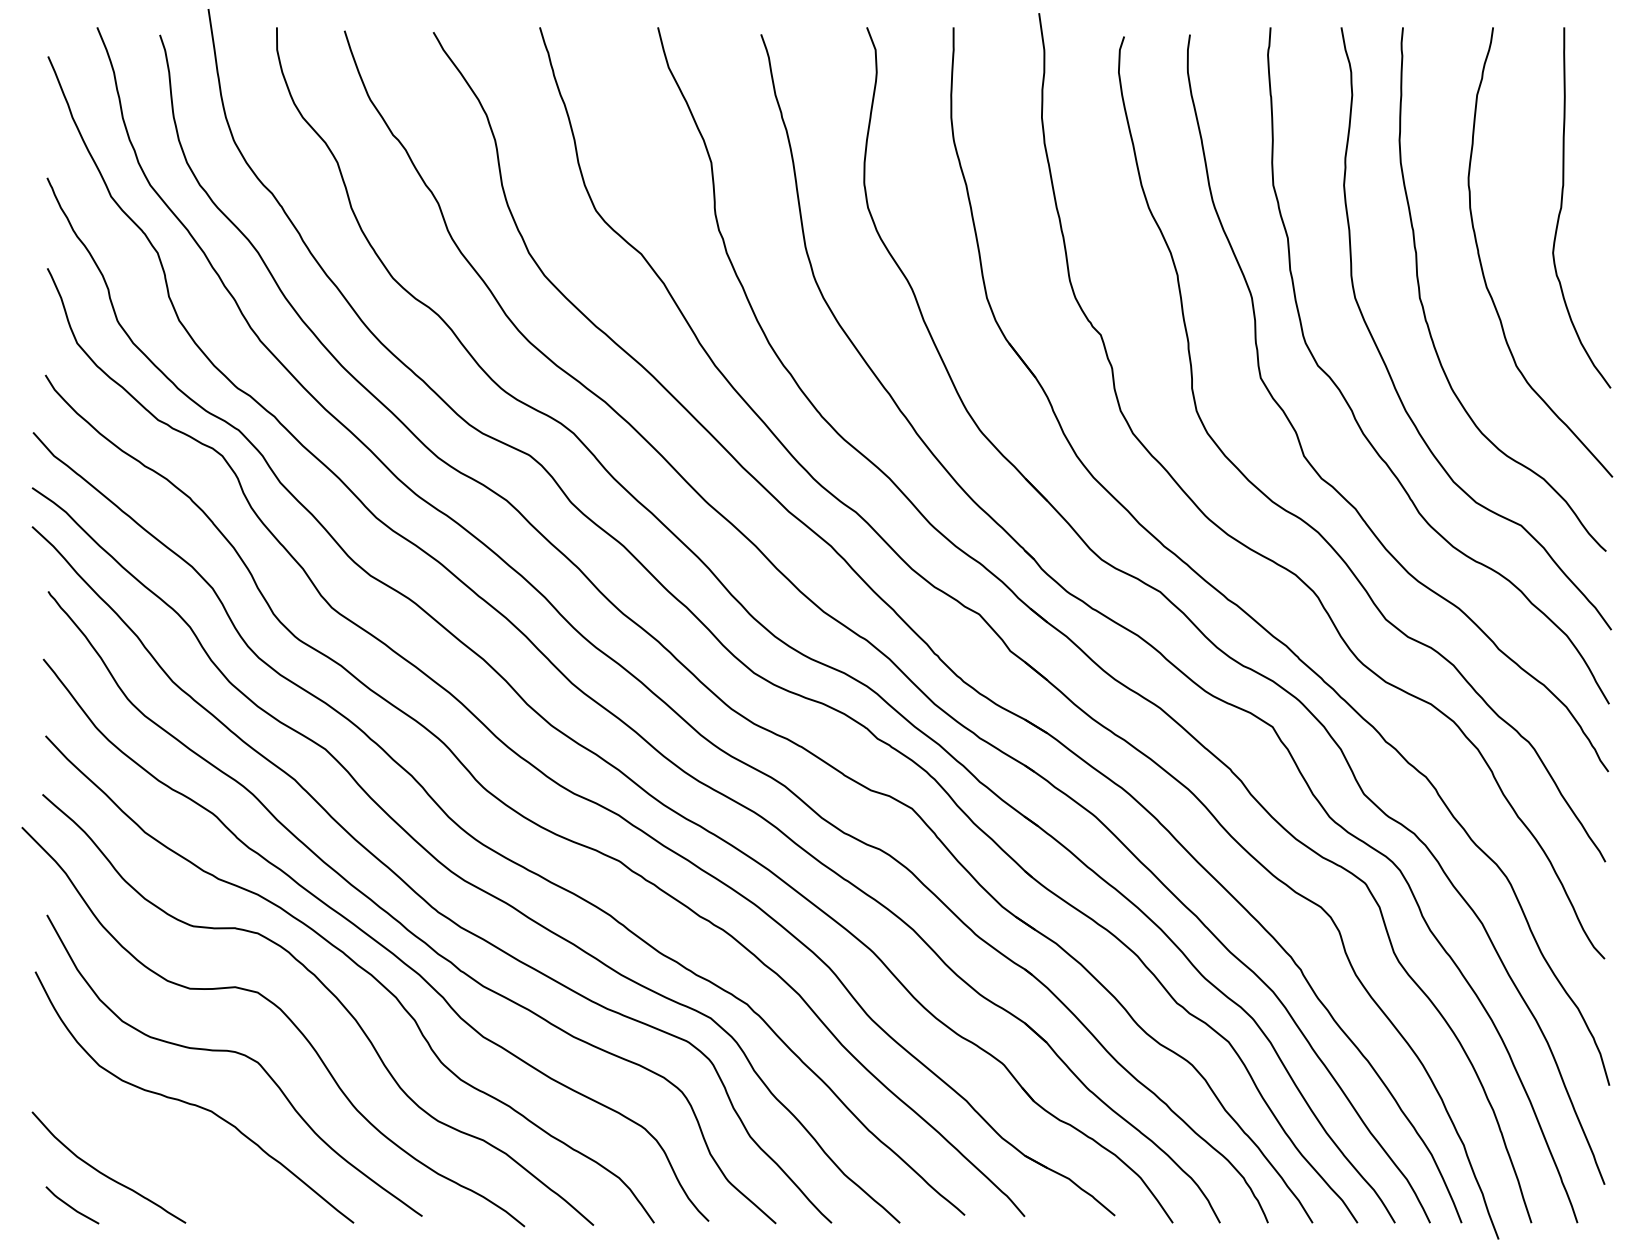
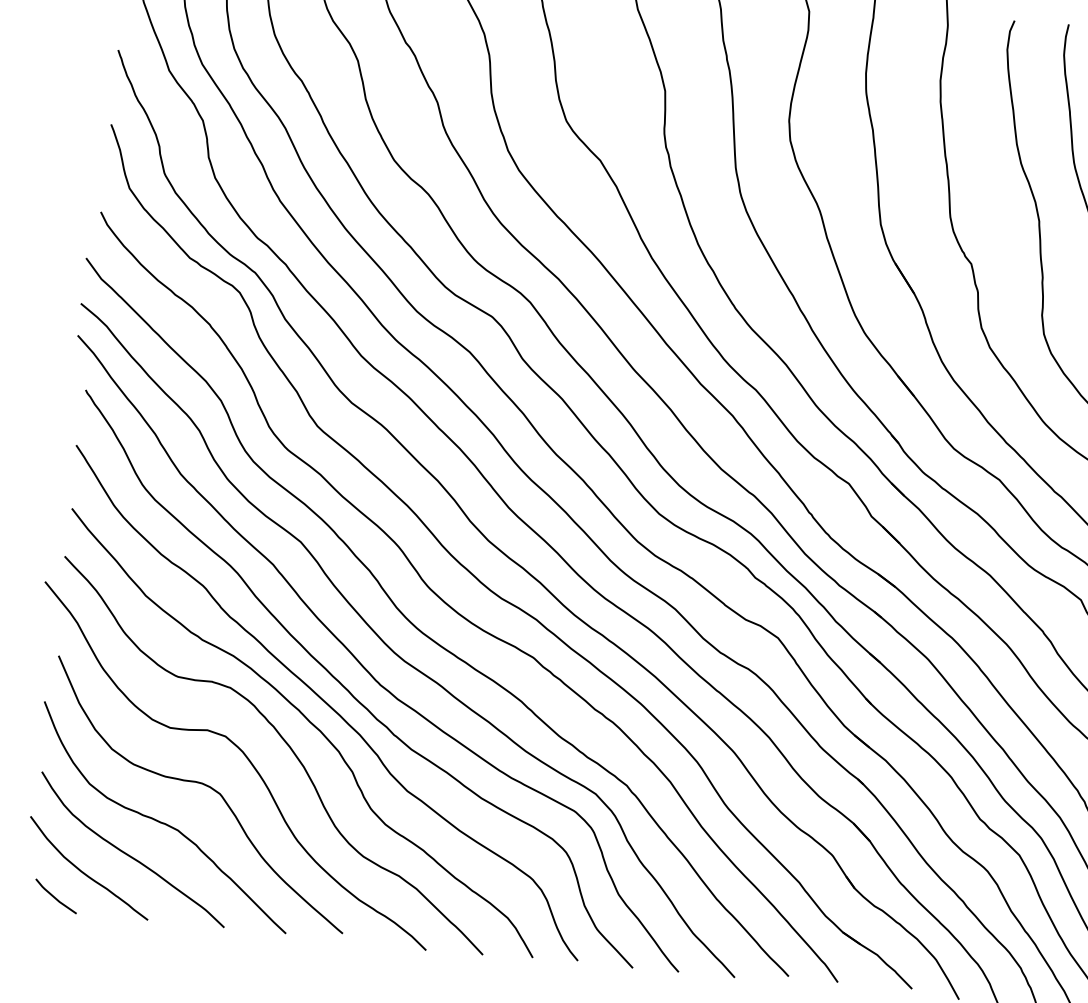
curve: (155, 1146) -> (129, 854), added

